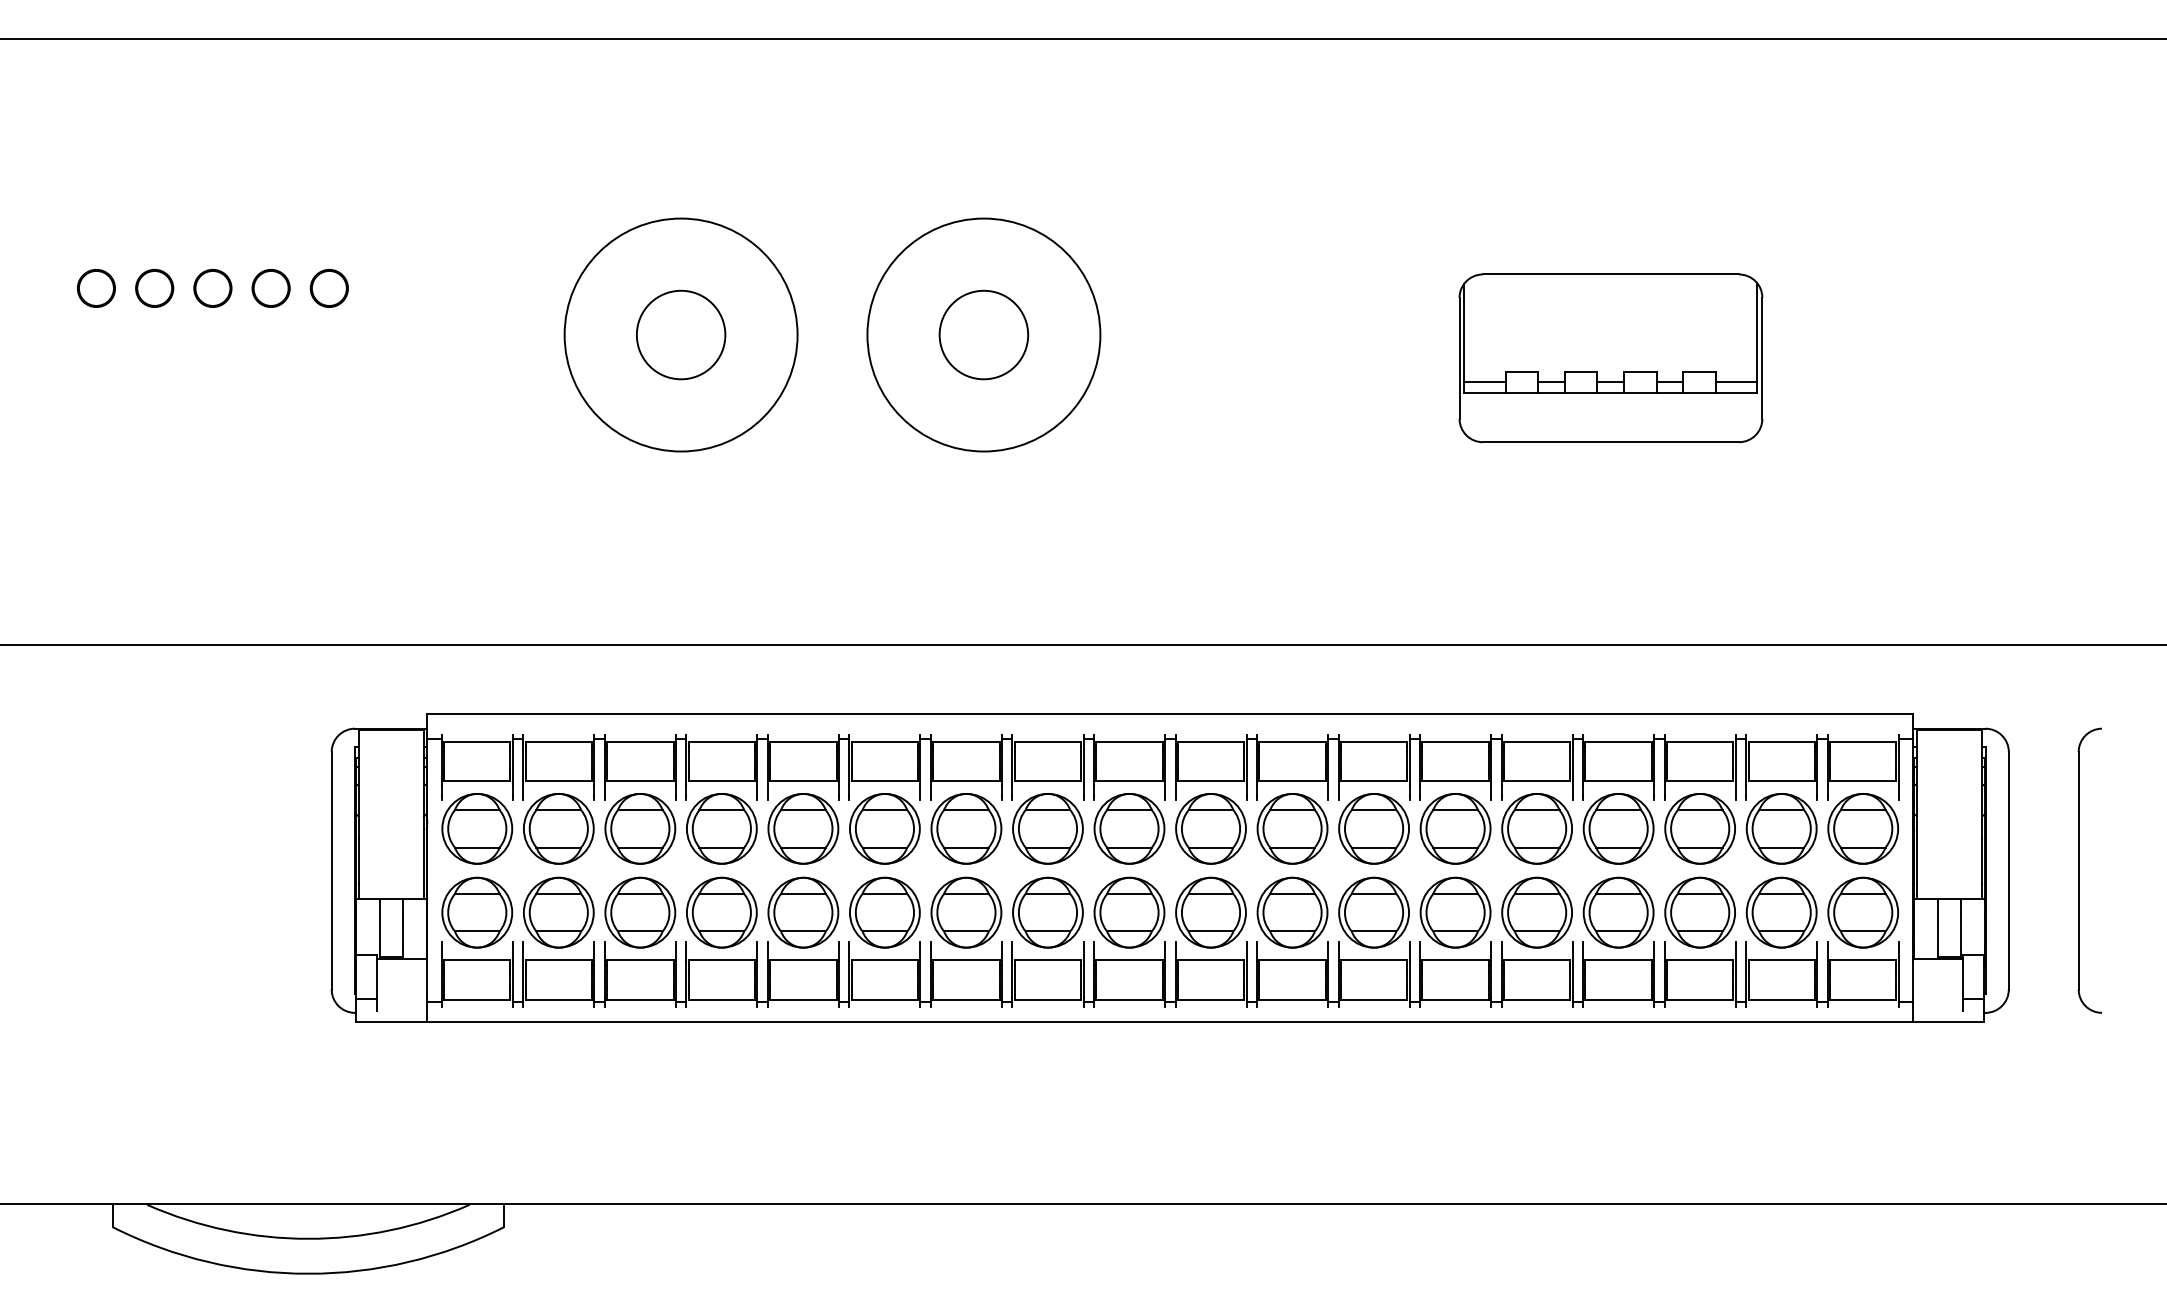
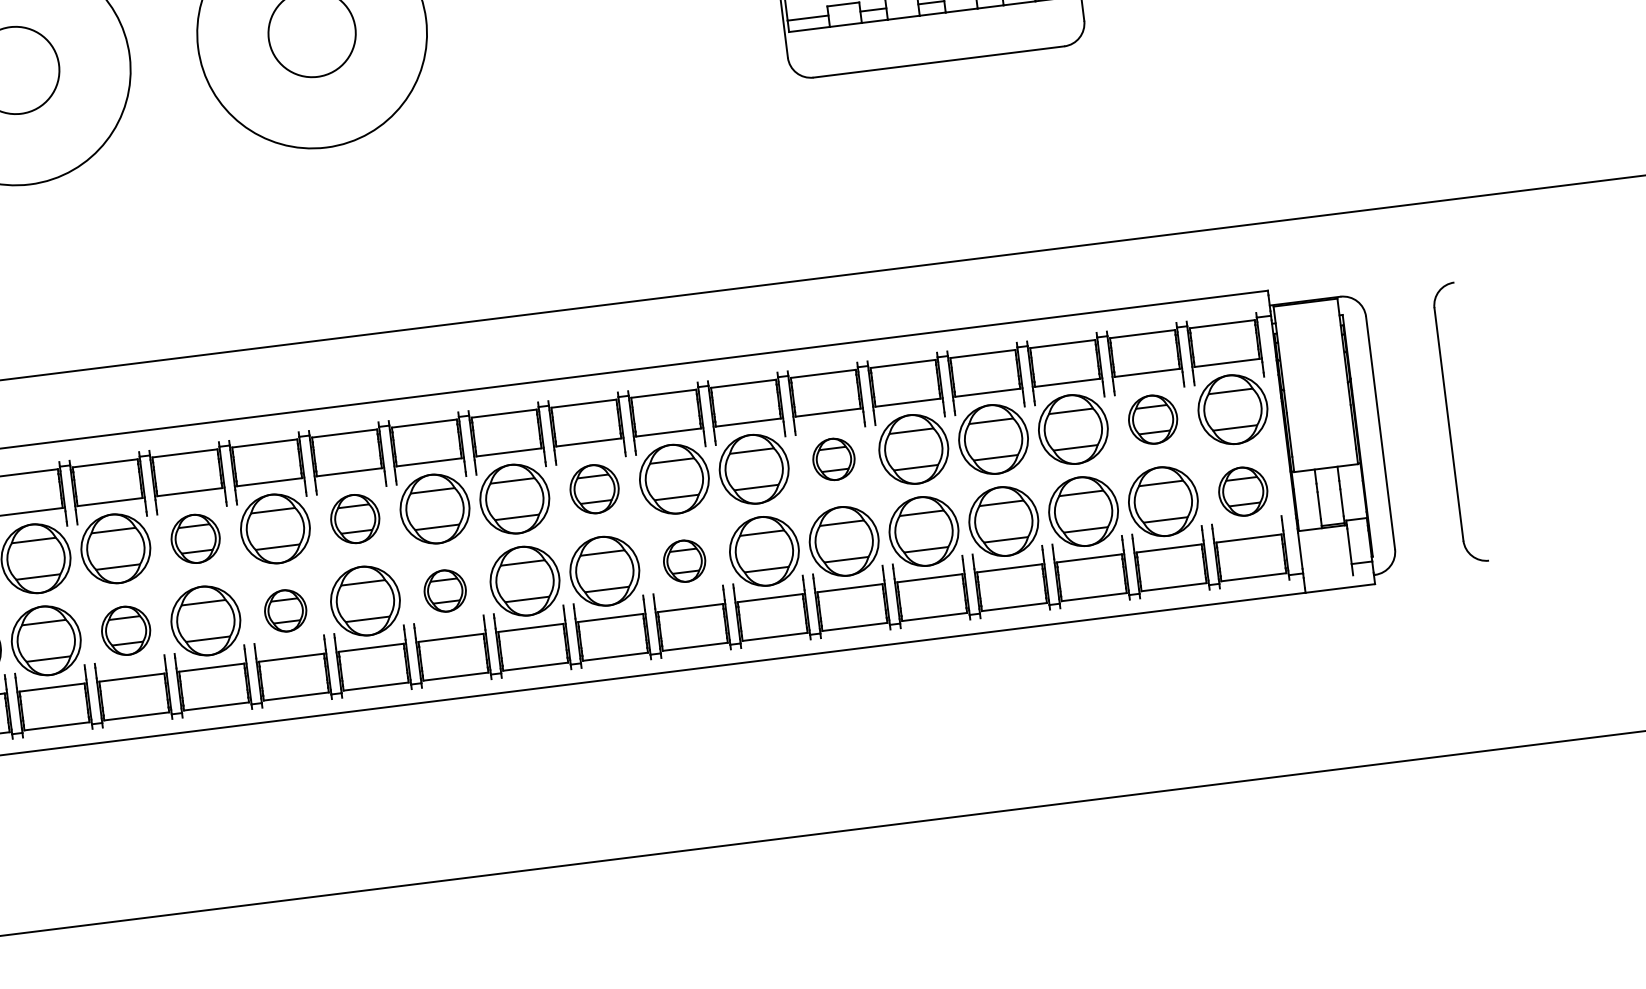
part: (803, 828) -> (195, 538), size x0.7
part: (966, 828) -> (355, 518), size x0.7
part: (1210, 828) -> (594, 488), size x0.7
part: (1455, 828) -> (833, 459), size x0.6
part: (1781, 828) -> (1152, 419), size x0.7
part: (721, 912) -> (125, 630), size x0.7
part: (884, 912) -> (285, 610), size x0.6
part: (1047, 912) -> (444, 590), size x0.6
part: (1292, 912) -> (684, 561), size x0.6
part: (1863, 912) -> (1243, 491), size x0.7

